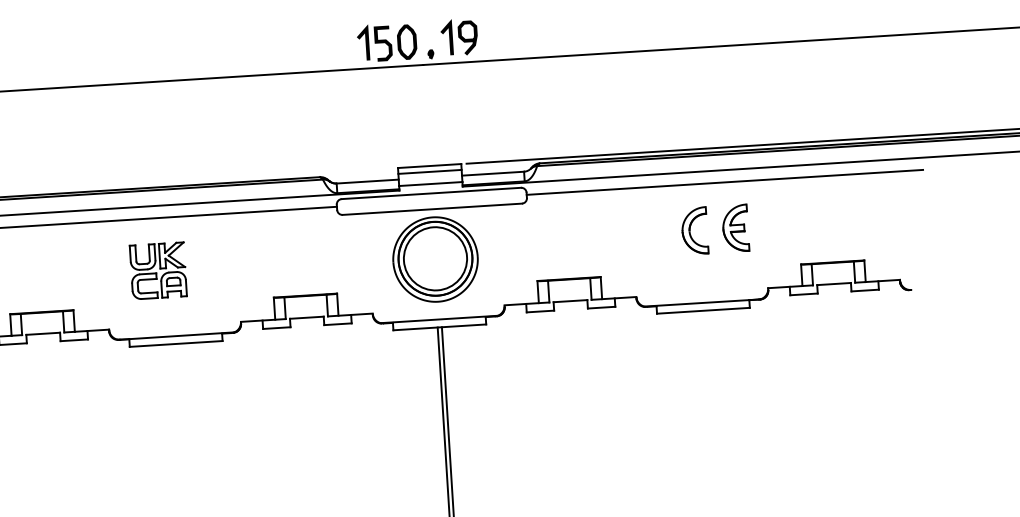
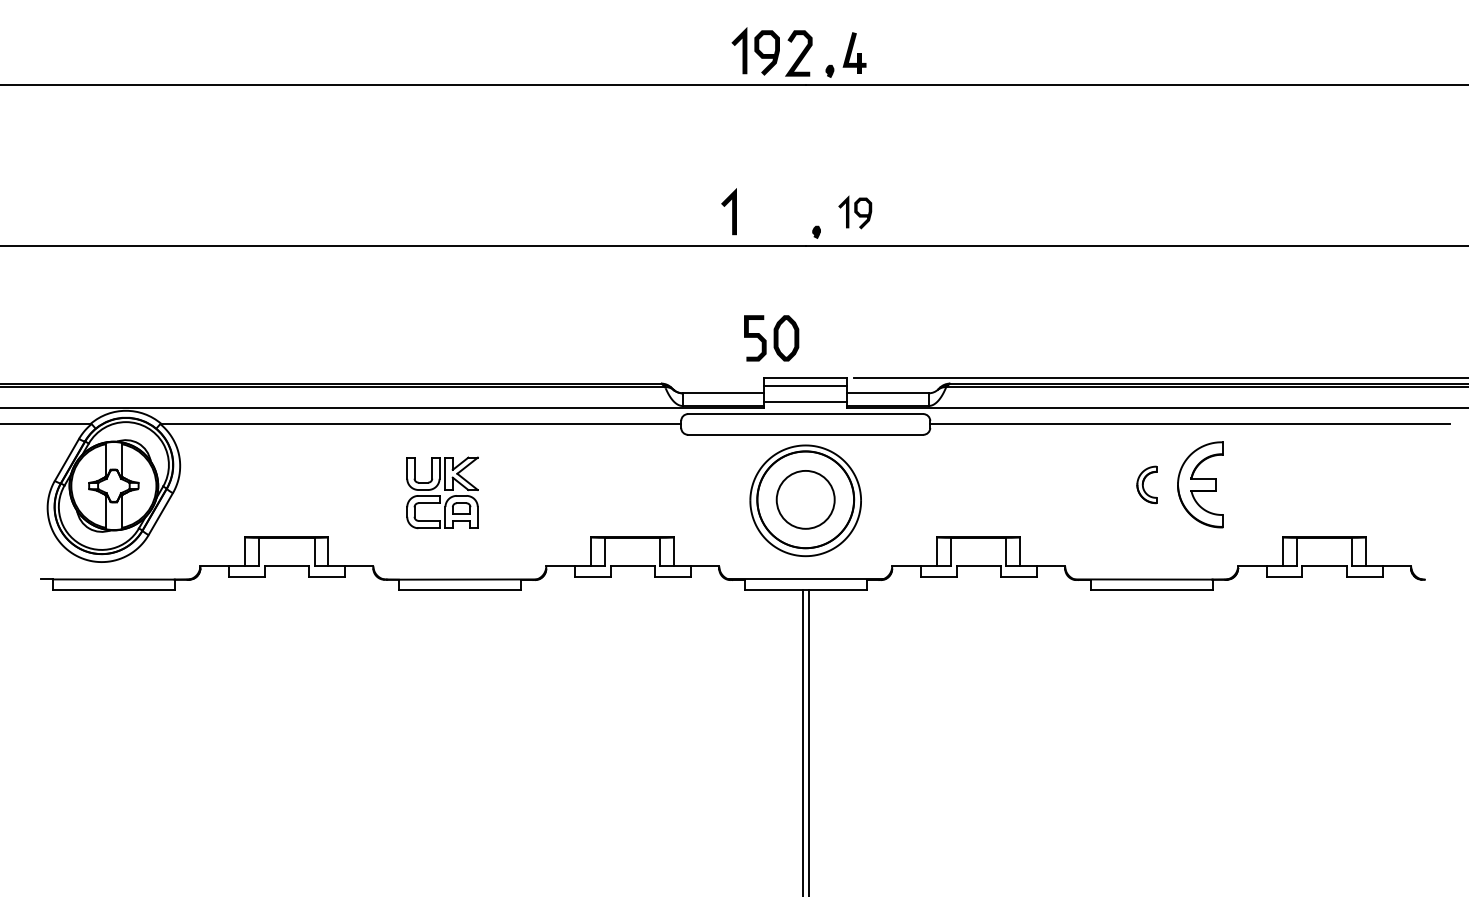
part: (459, 37) -> (855, 212), size x0.7
part: (395, 42) -> (771, 338), moved
part: (735, 228) -> (1200, 484), size x1.4
part: (694, 230) -> (1146, 484), size x0.6
circle: (435, 258) -> (805, 499), size x0.7

